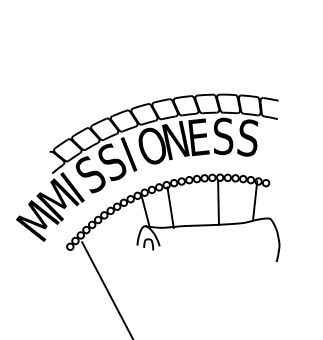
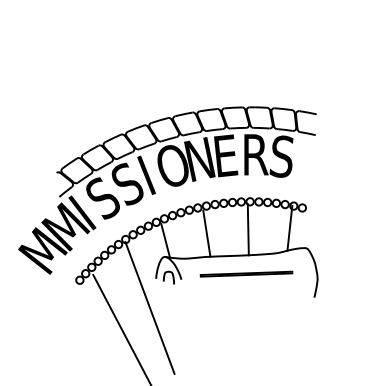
text: (224, 136) -> (255, 154), S -> R
line: (170, 207) -> (206, 233), moved
line: (216, 240) -> (246, 273), added
line: (131, 270) -> (149, 307), added

